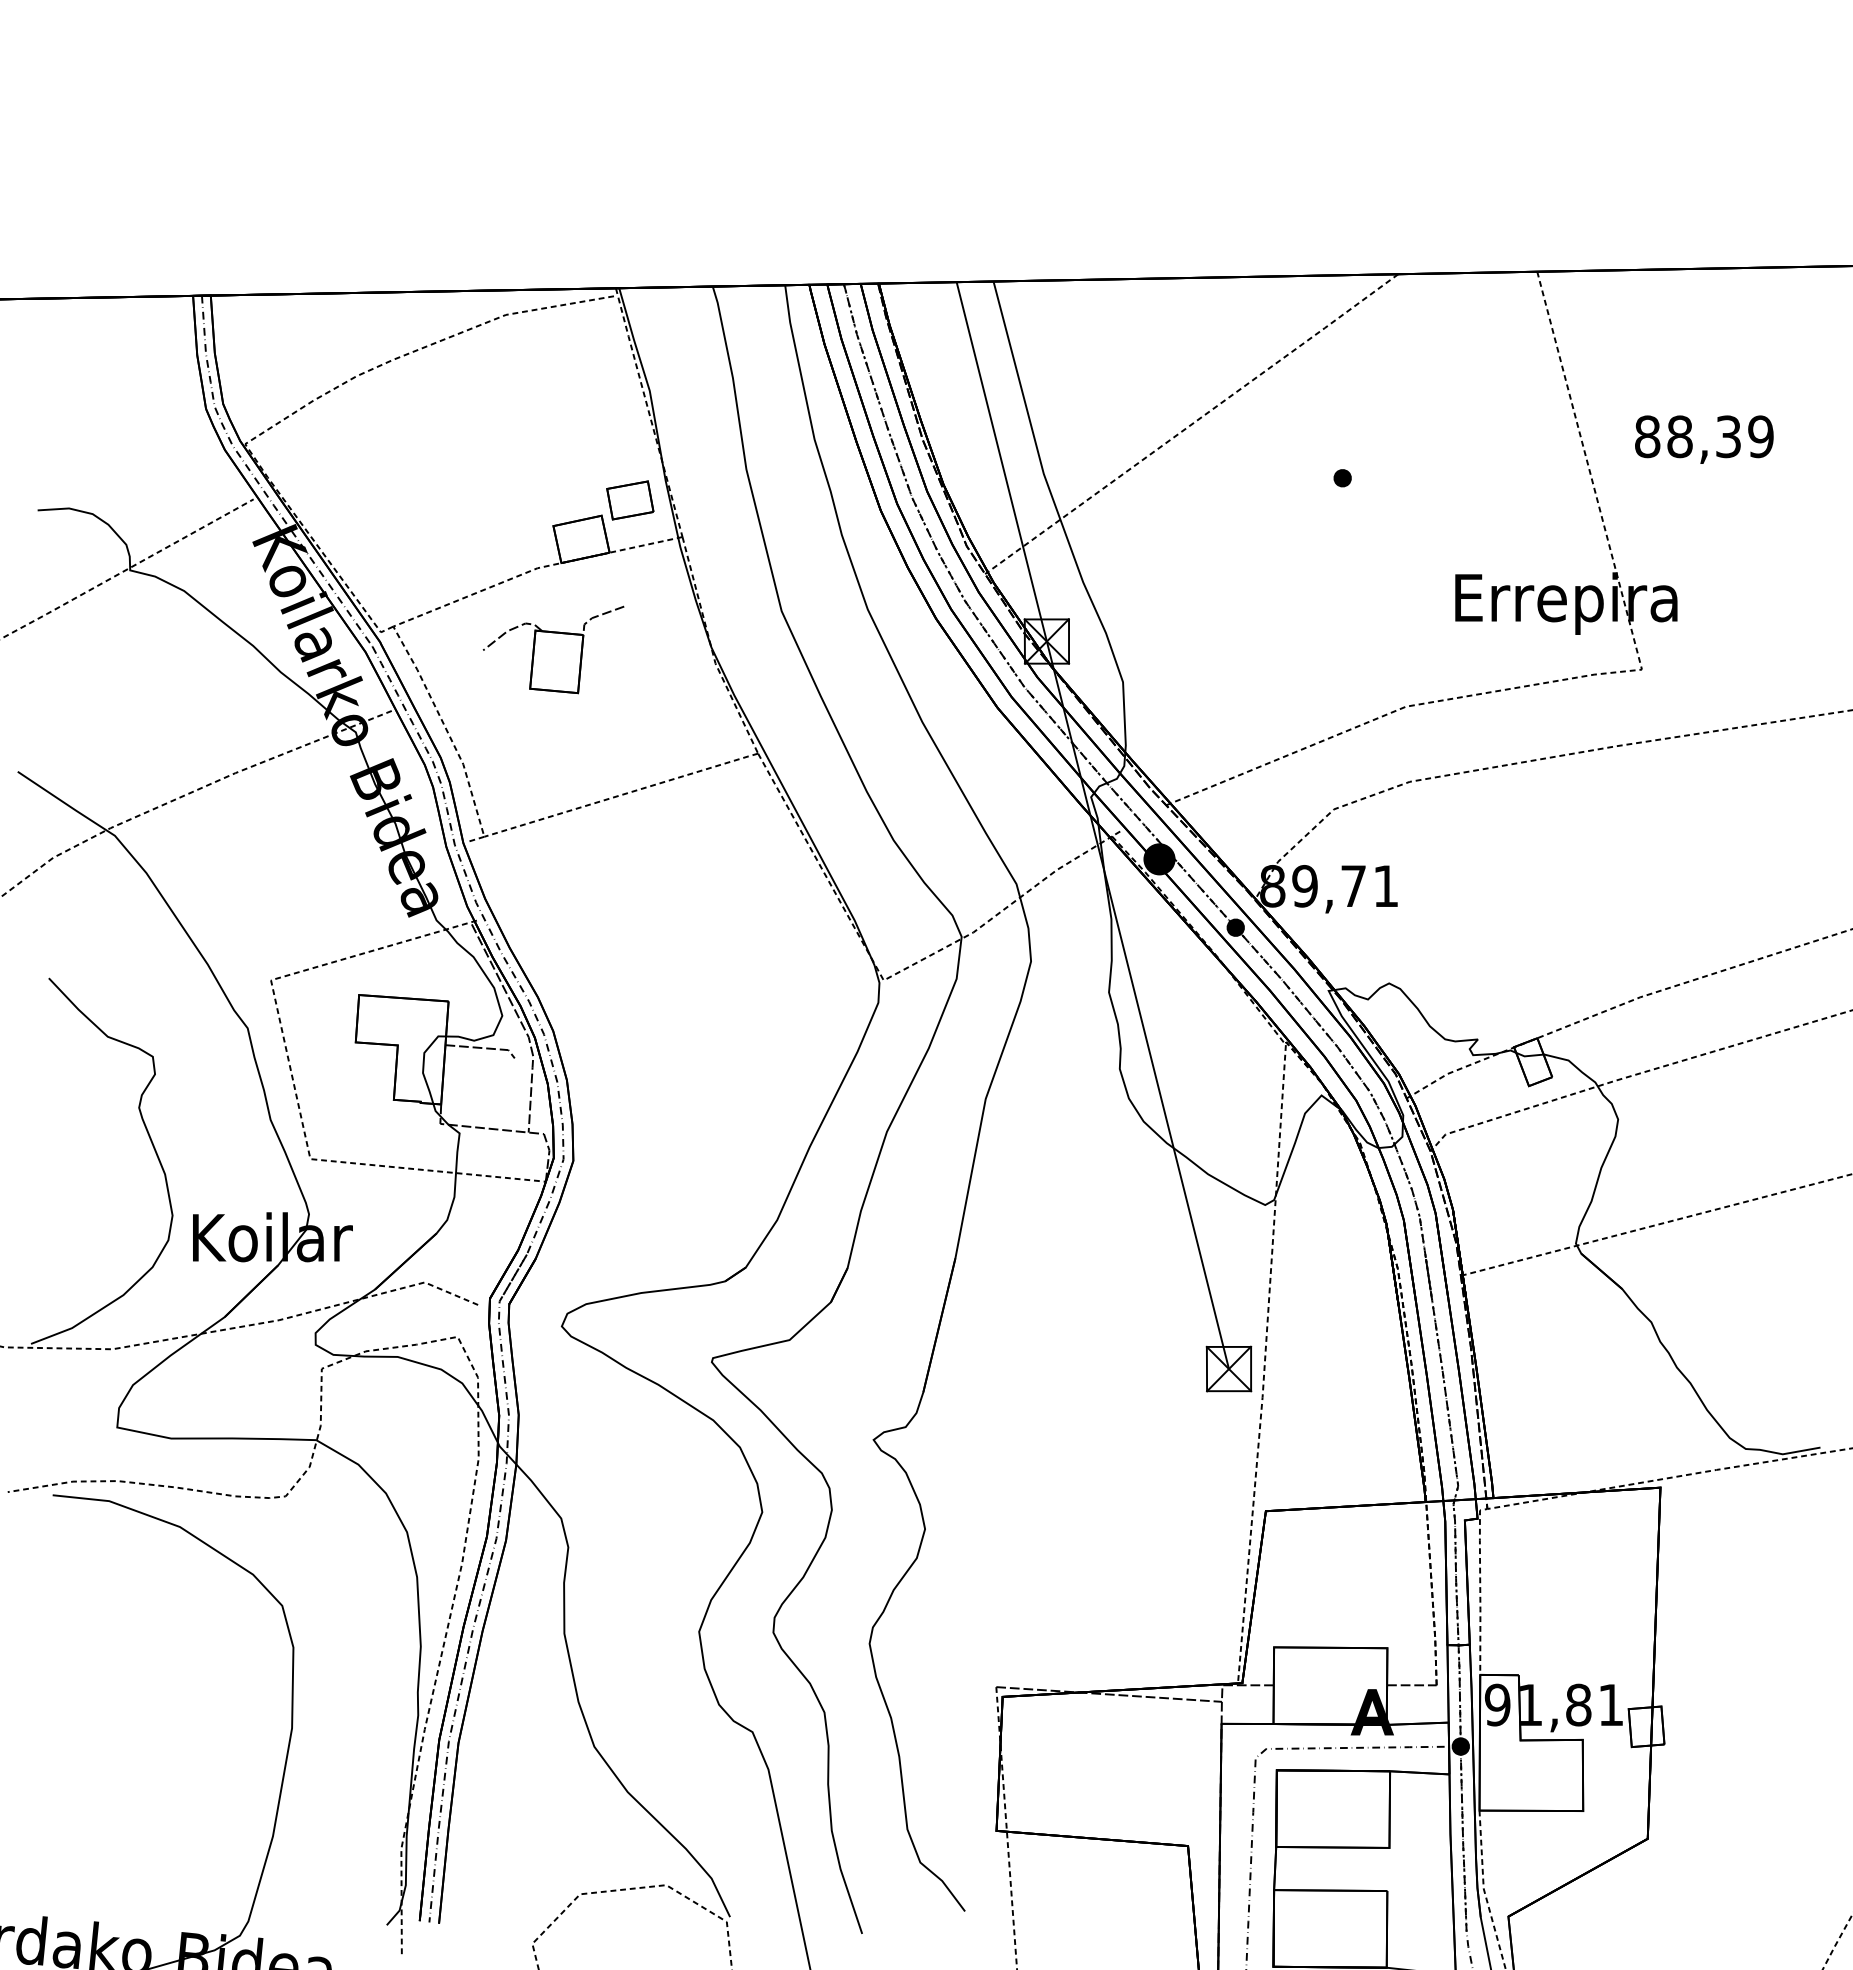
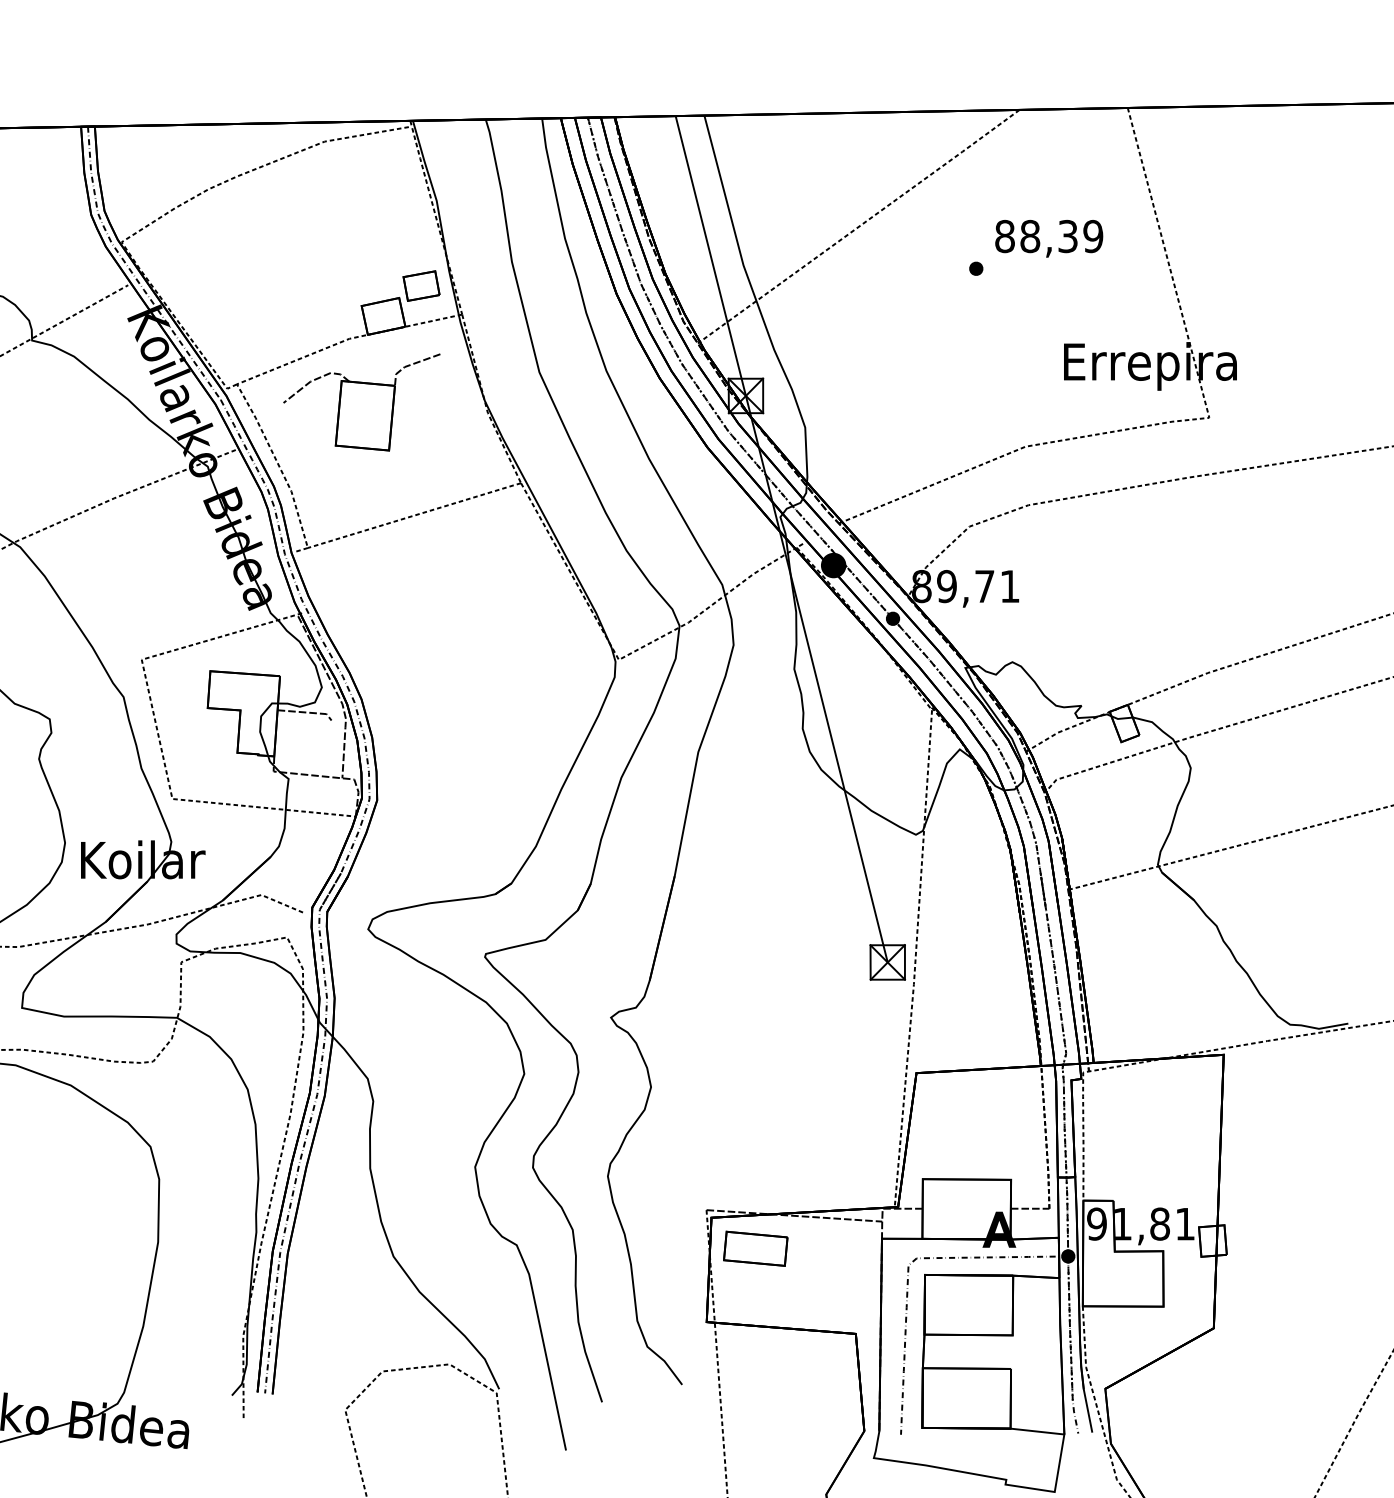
text: (1704, 439) -> (1049, 238), moved
part: (553, 649) -> (361, 402), size x1.43
part: (1059, 1736) -> (755, 1248), added

